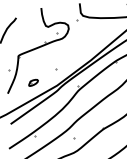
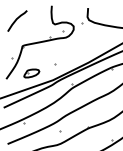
part: (33, 82) -> (31, 73), size x1.67

